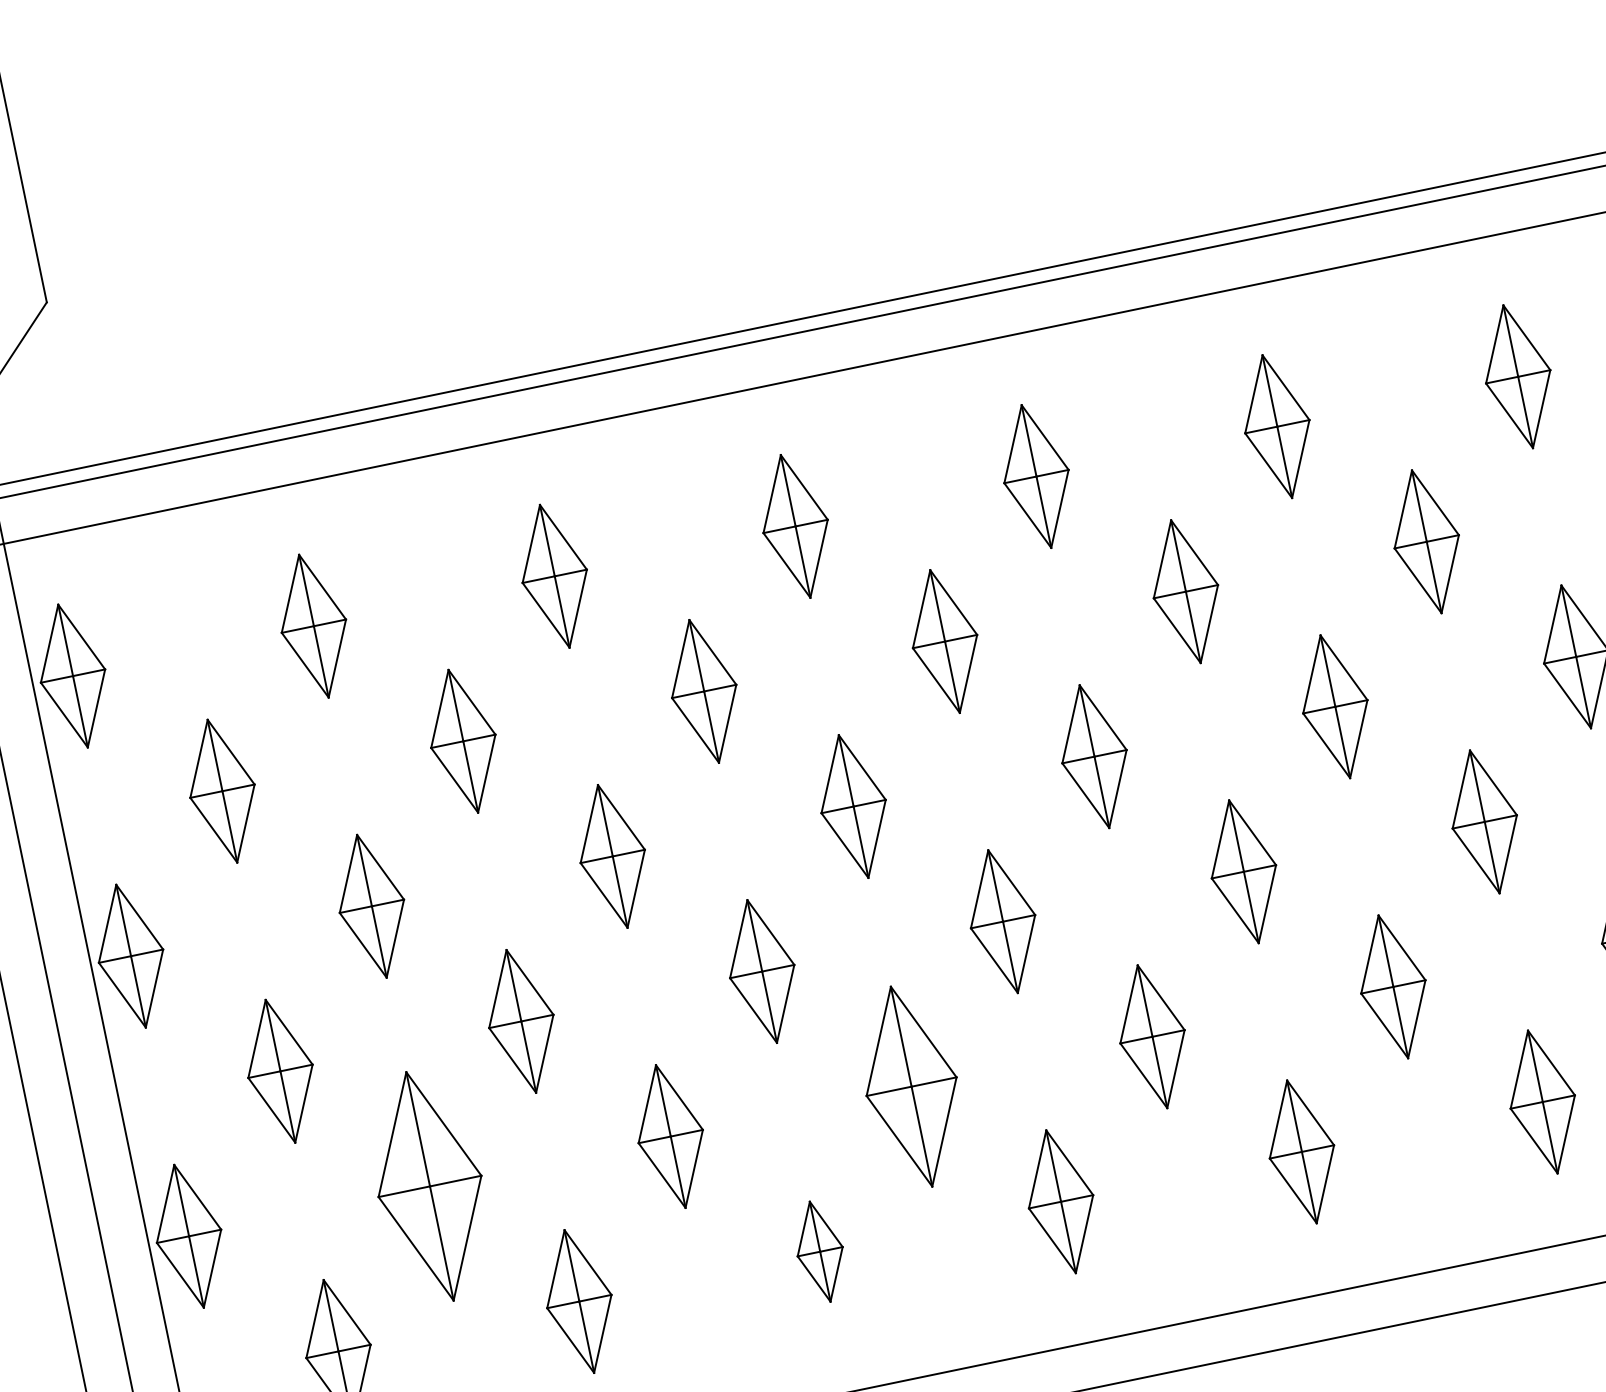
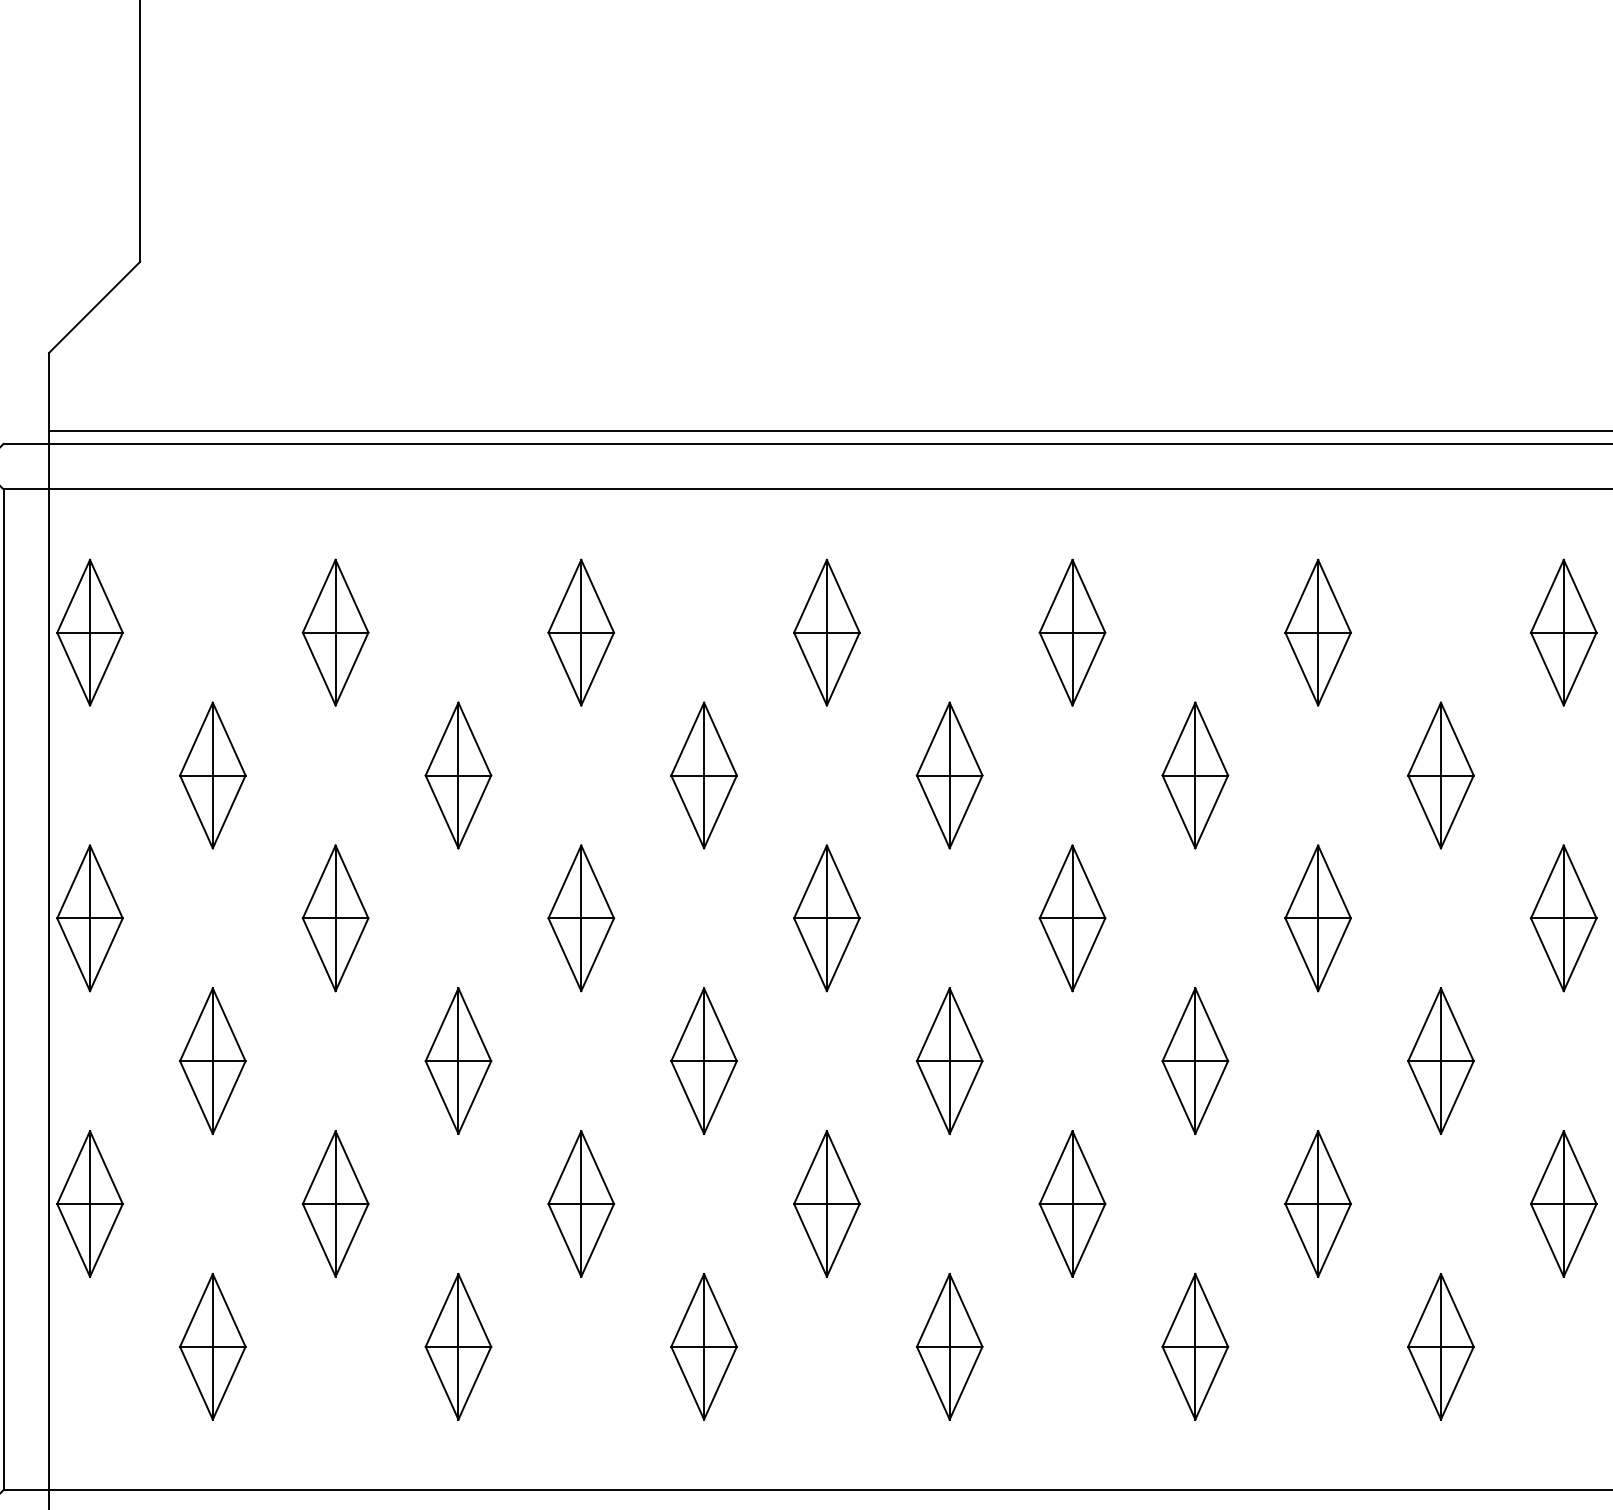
part: (911, 1086) -> (826, 1203), size x0.71
part: (429, 1185) -> (335, 1203), size x0.62
part: (819, 1251) -> (703, 1346), size x1.43

